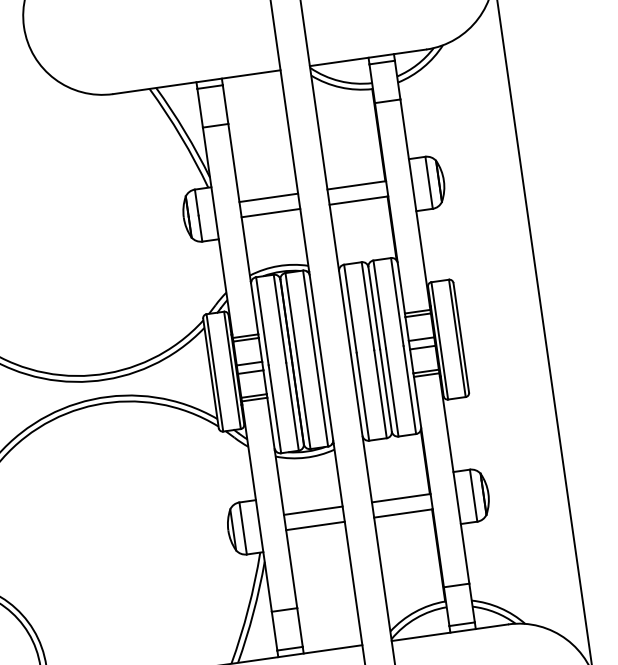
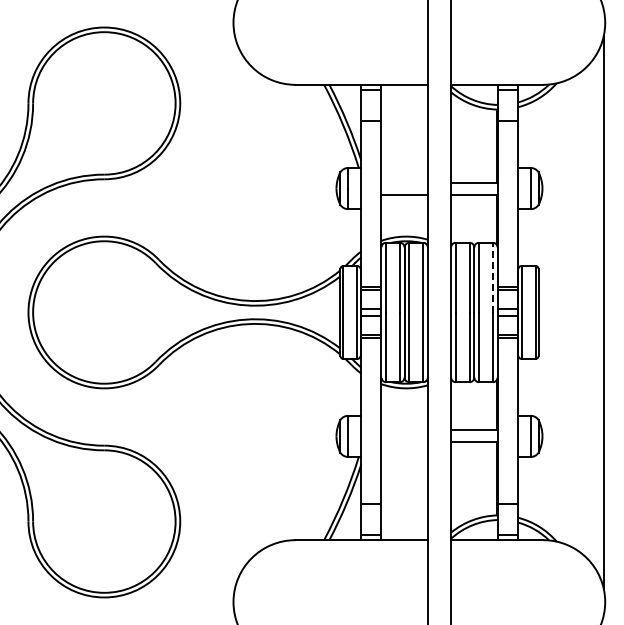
line: (268, 197) -> (404, 182), removed
line: (396, 301) -> (492, 277), solid -> dashed
line: (313, 510) -> (404, 430), removed
line: (315, 526) -> (404, 442), removed

